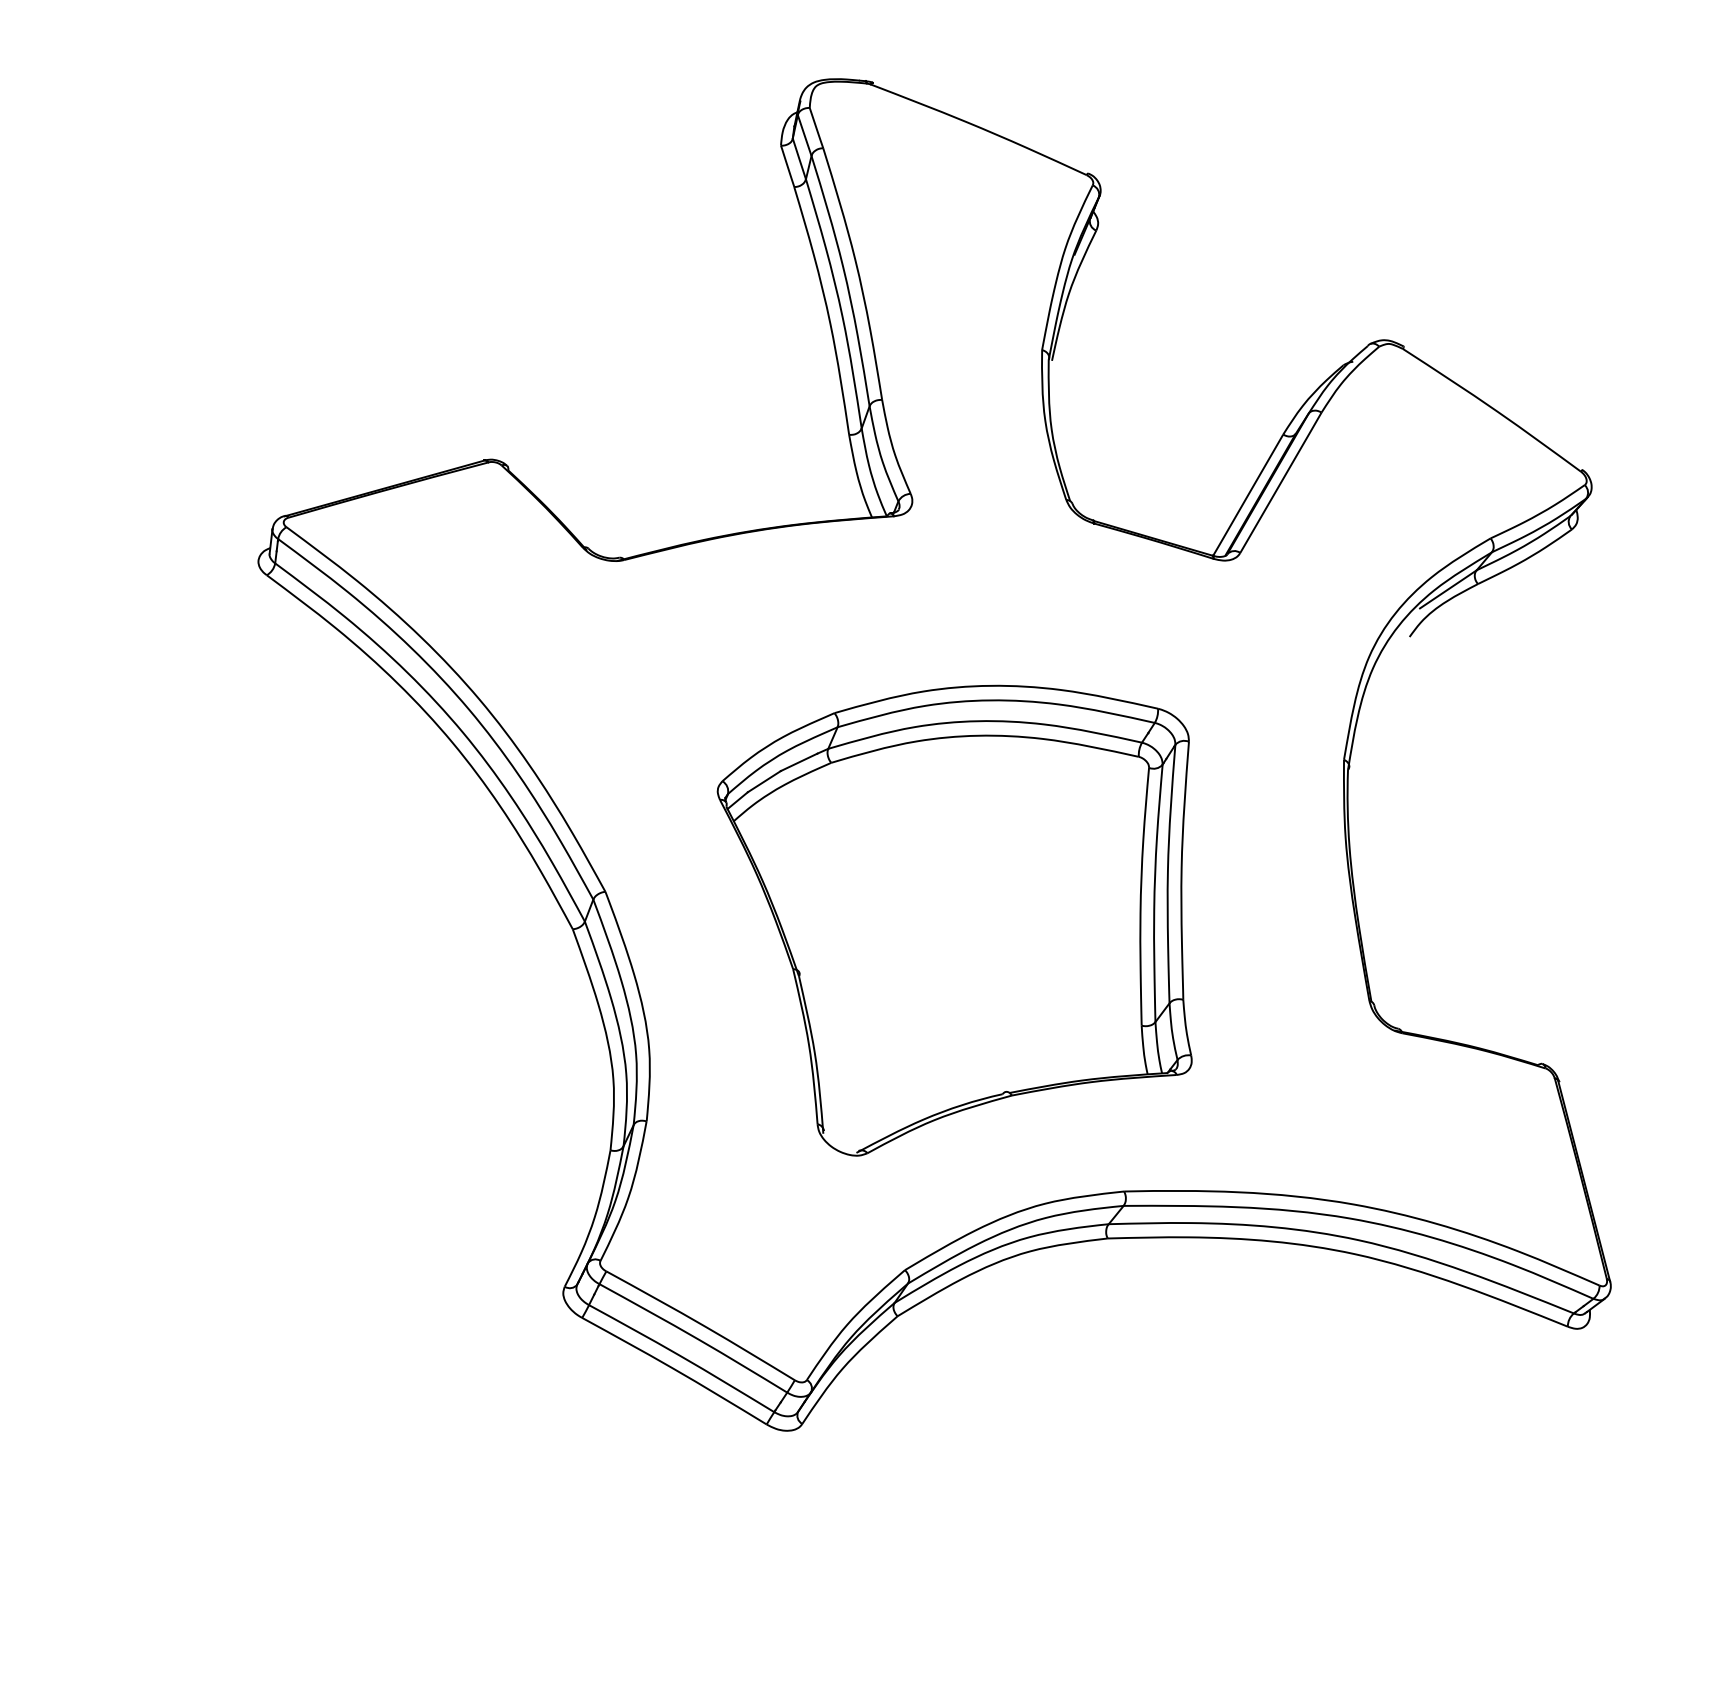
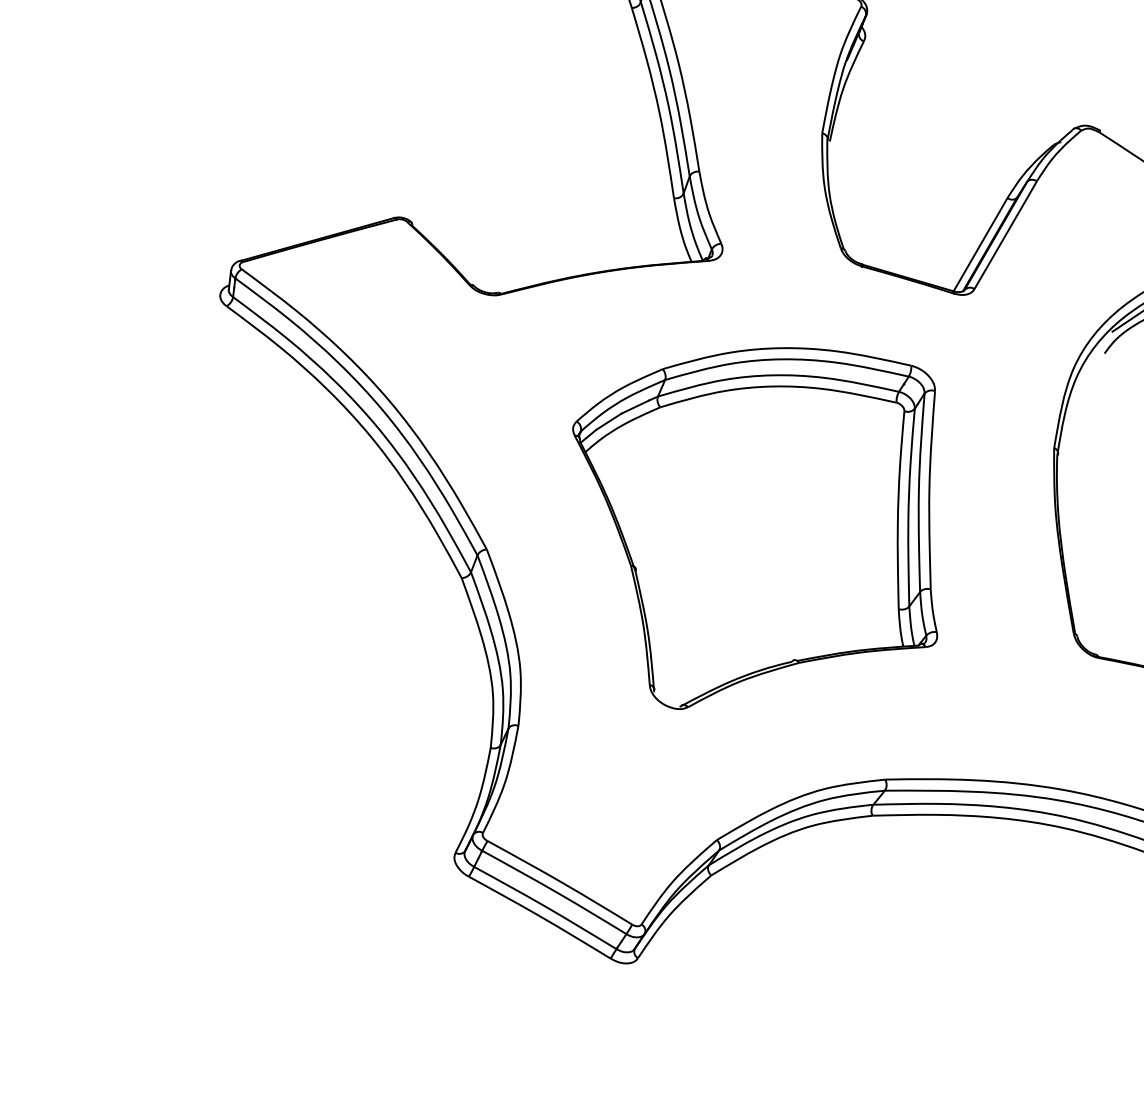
part: (954, 920) -> (754, 528), moved

